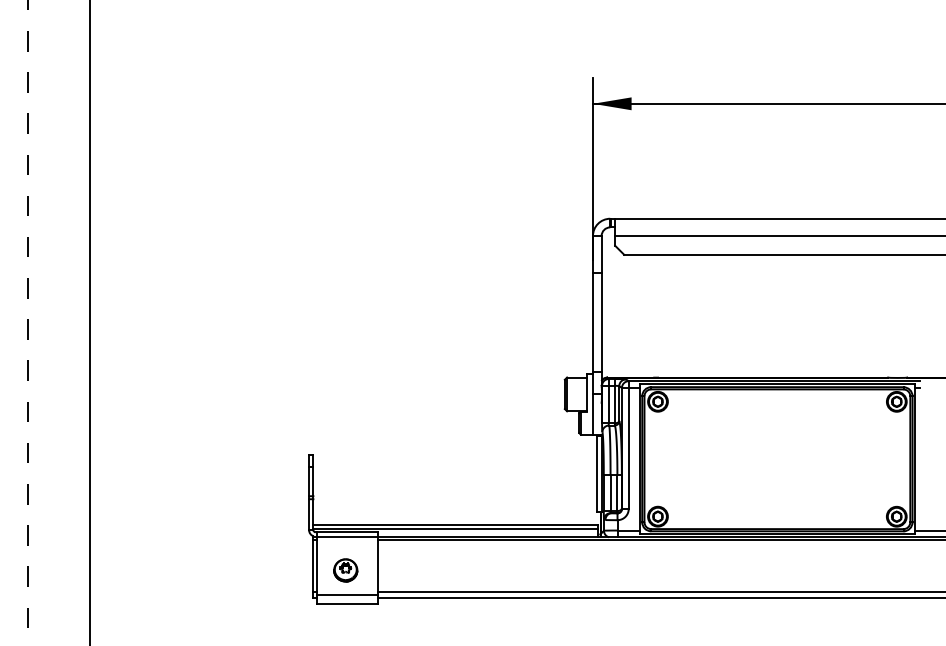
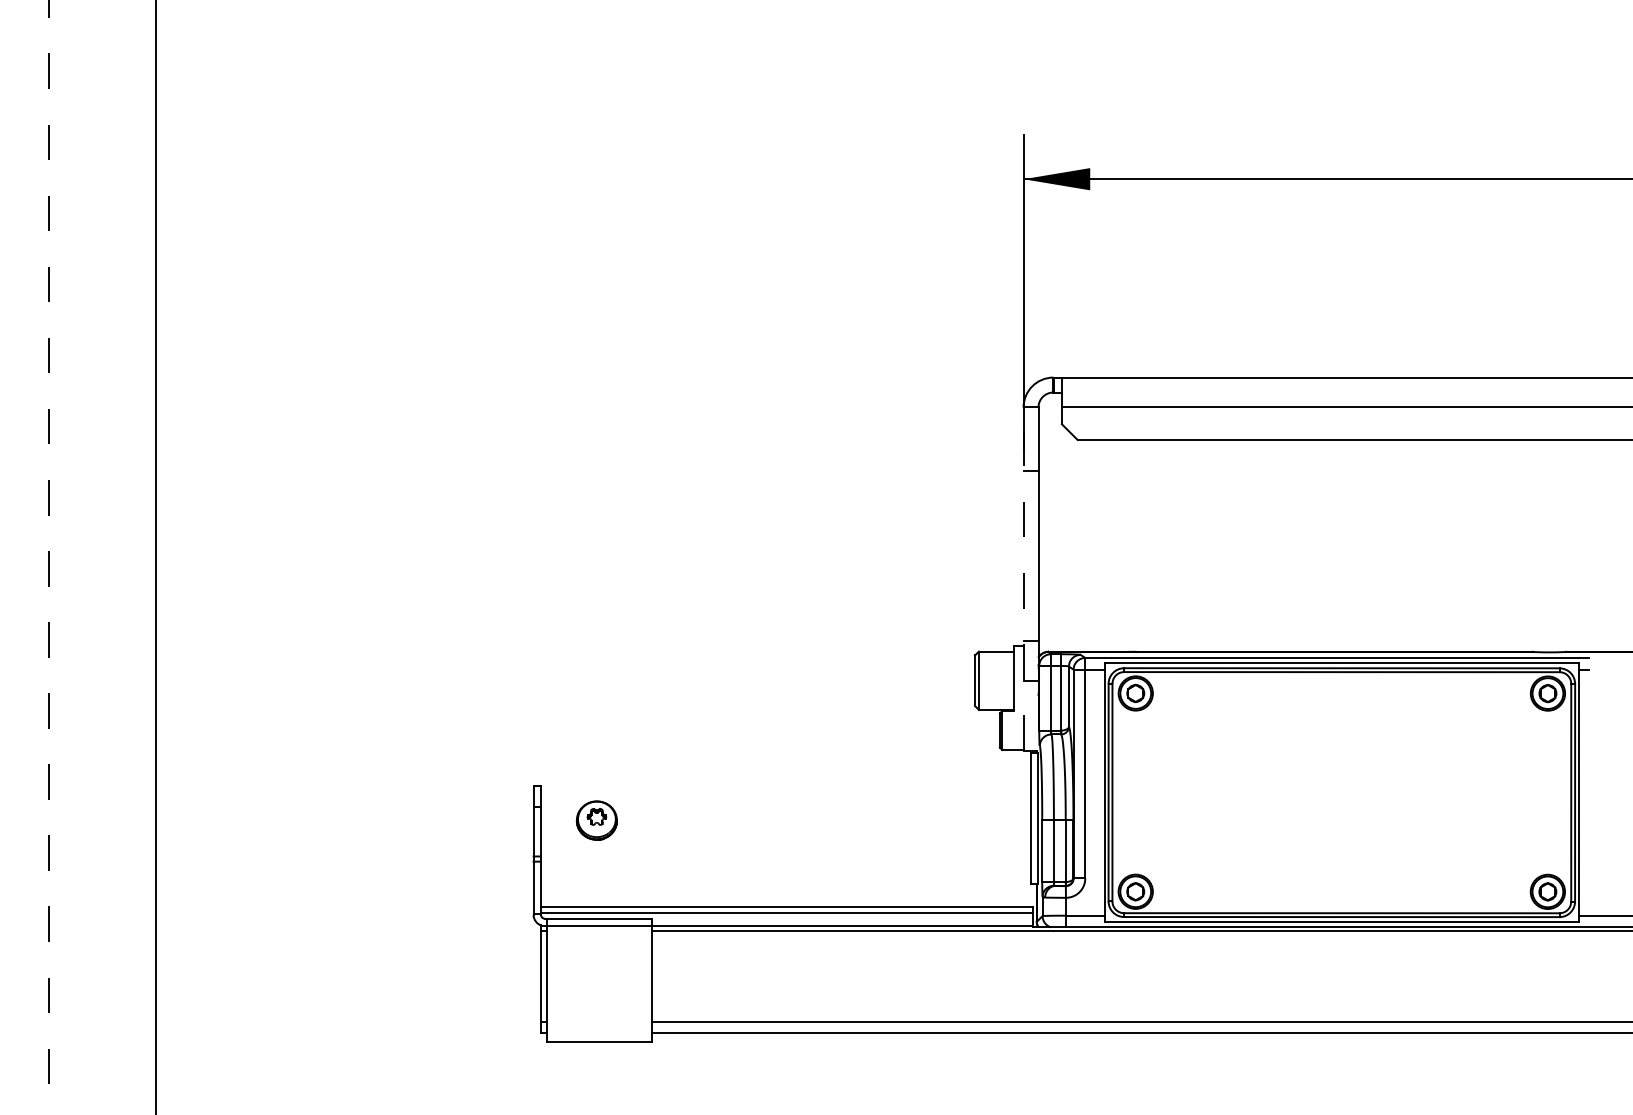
line: (592, 335) -> (1022, 579), solid -> dashed
part: (345, 570) -> (596, 820), moved
line: (346, 595) -> (598, 1027), removed

